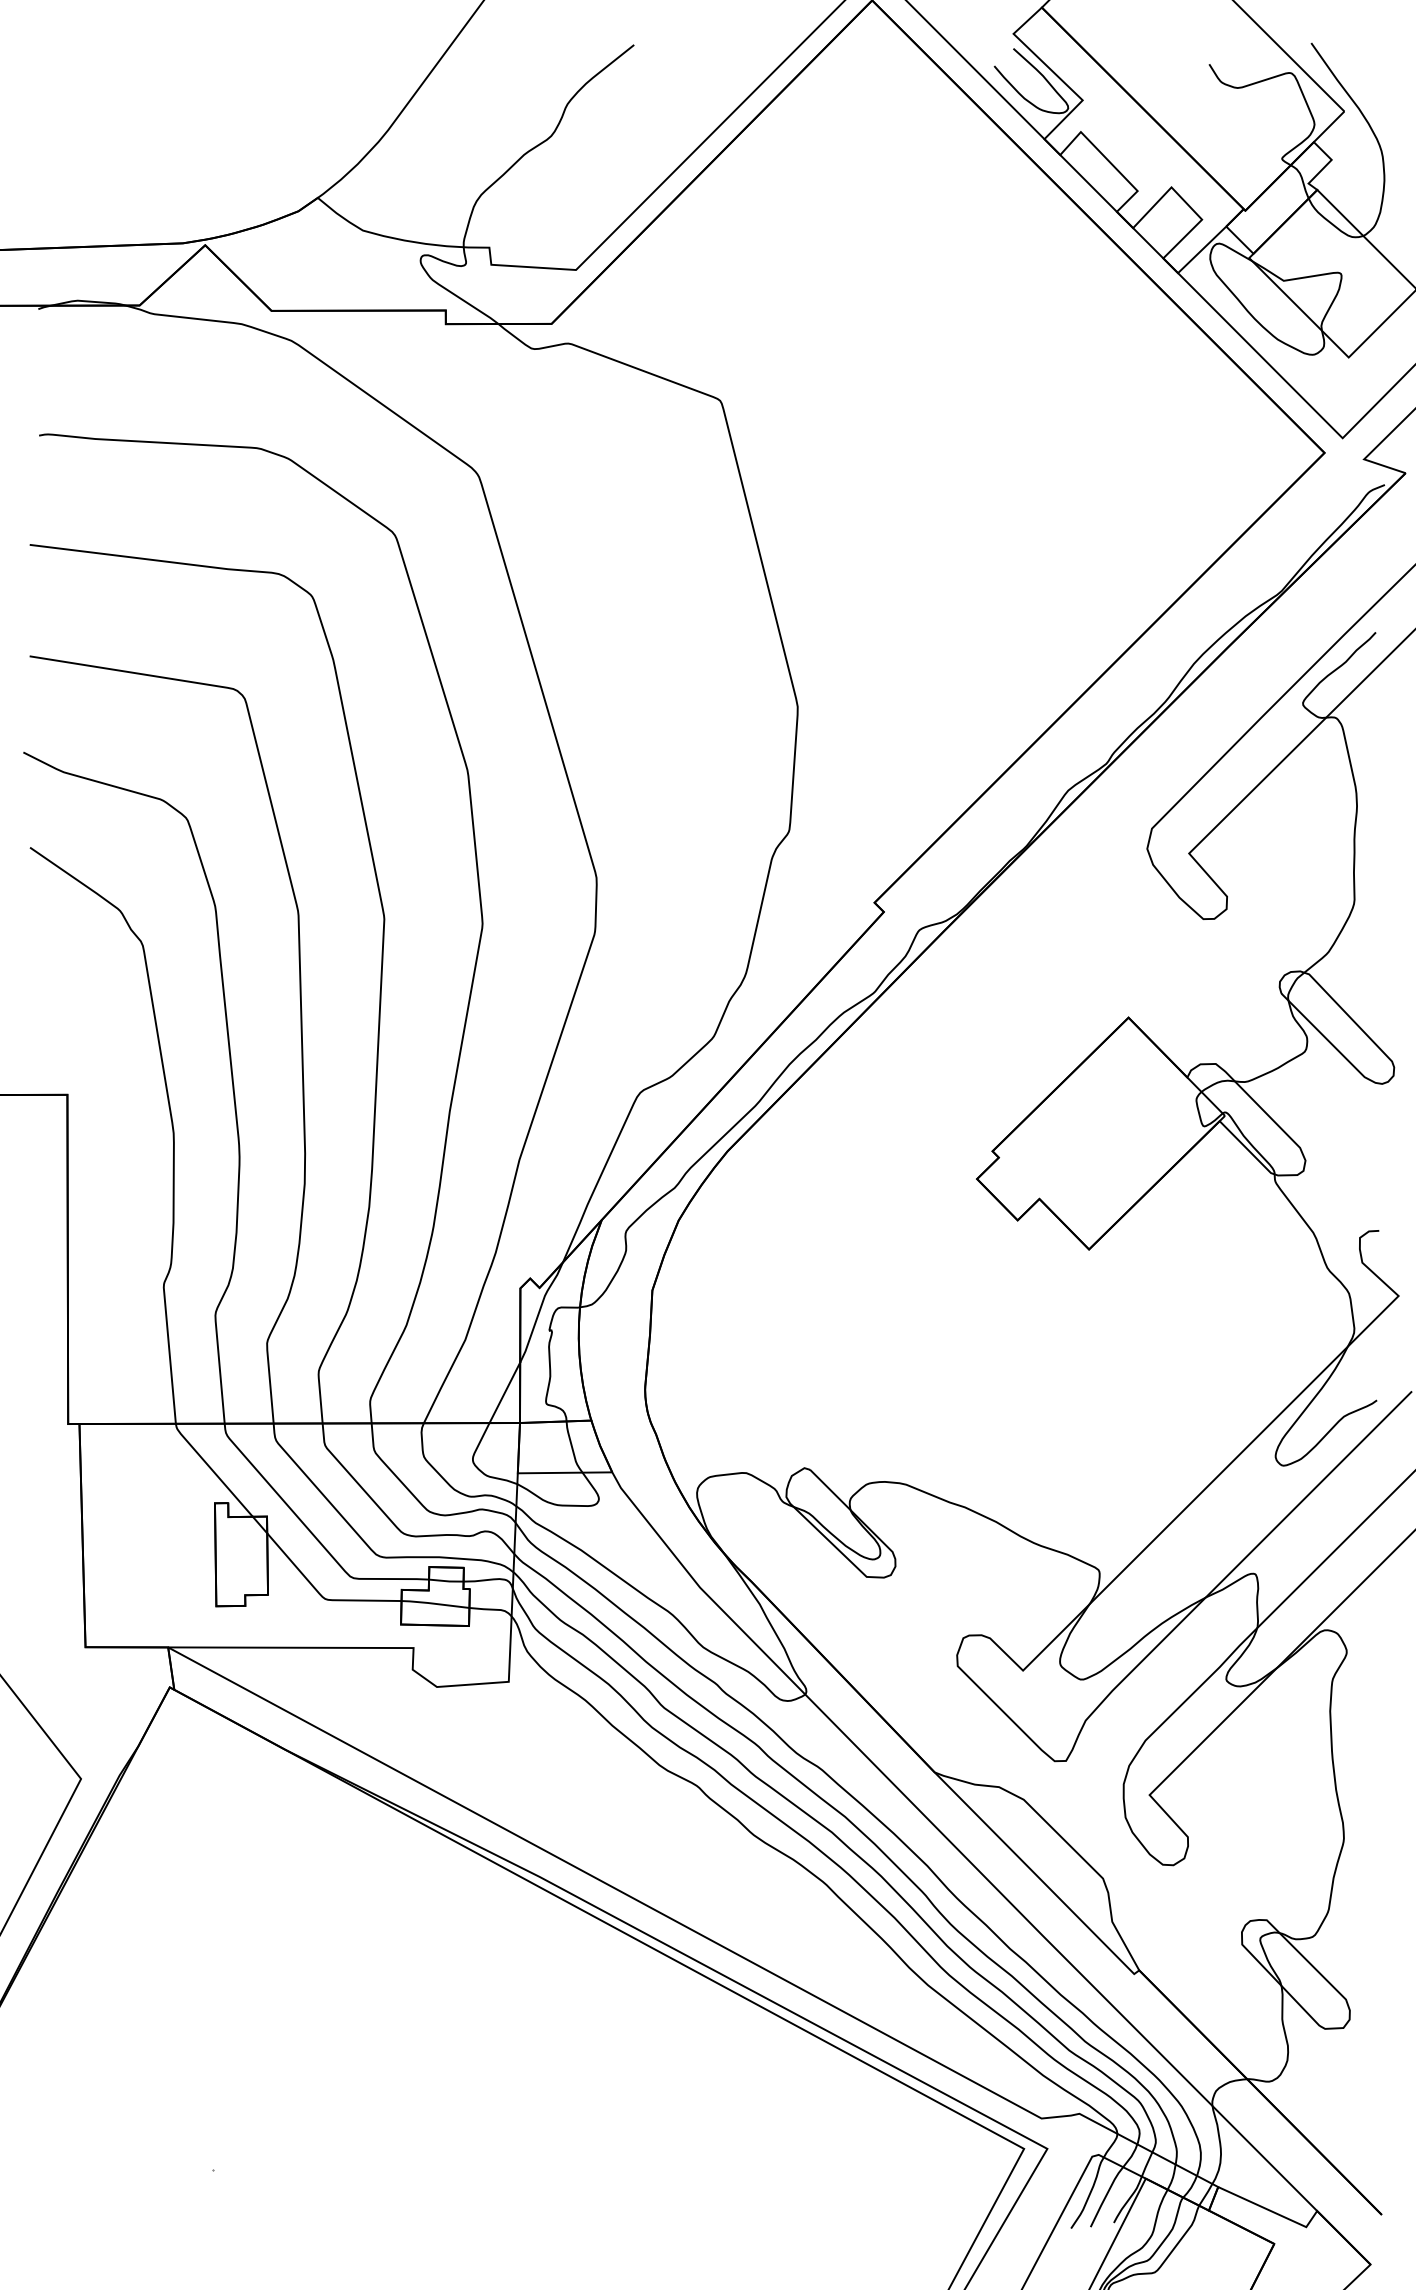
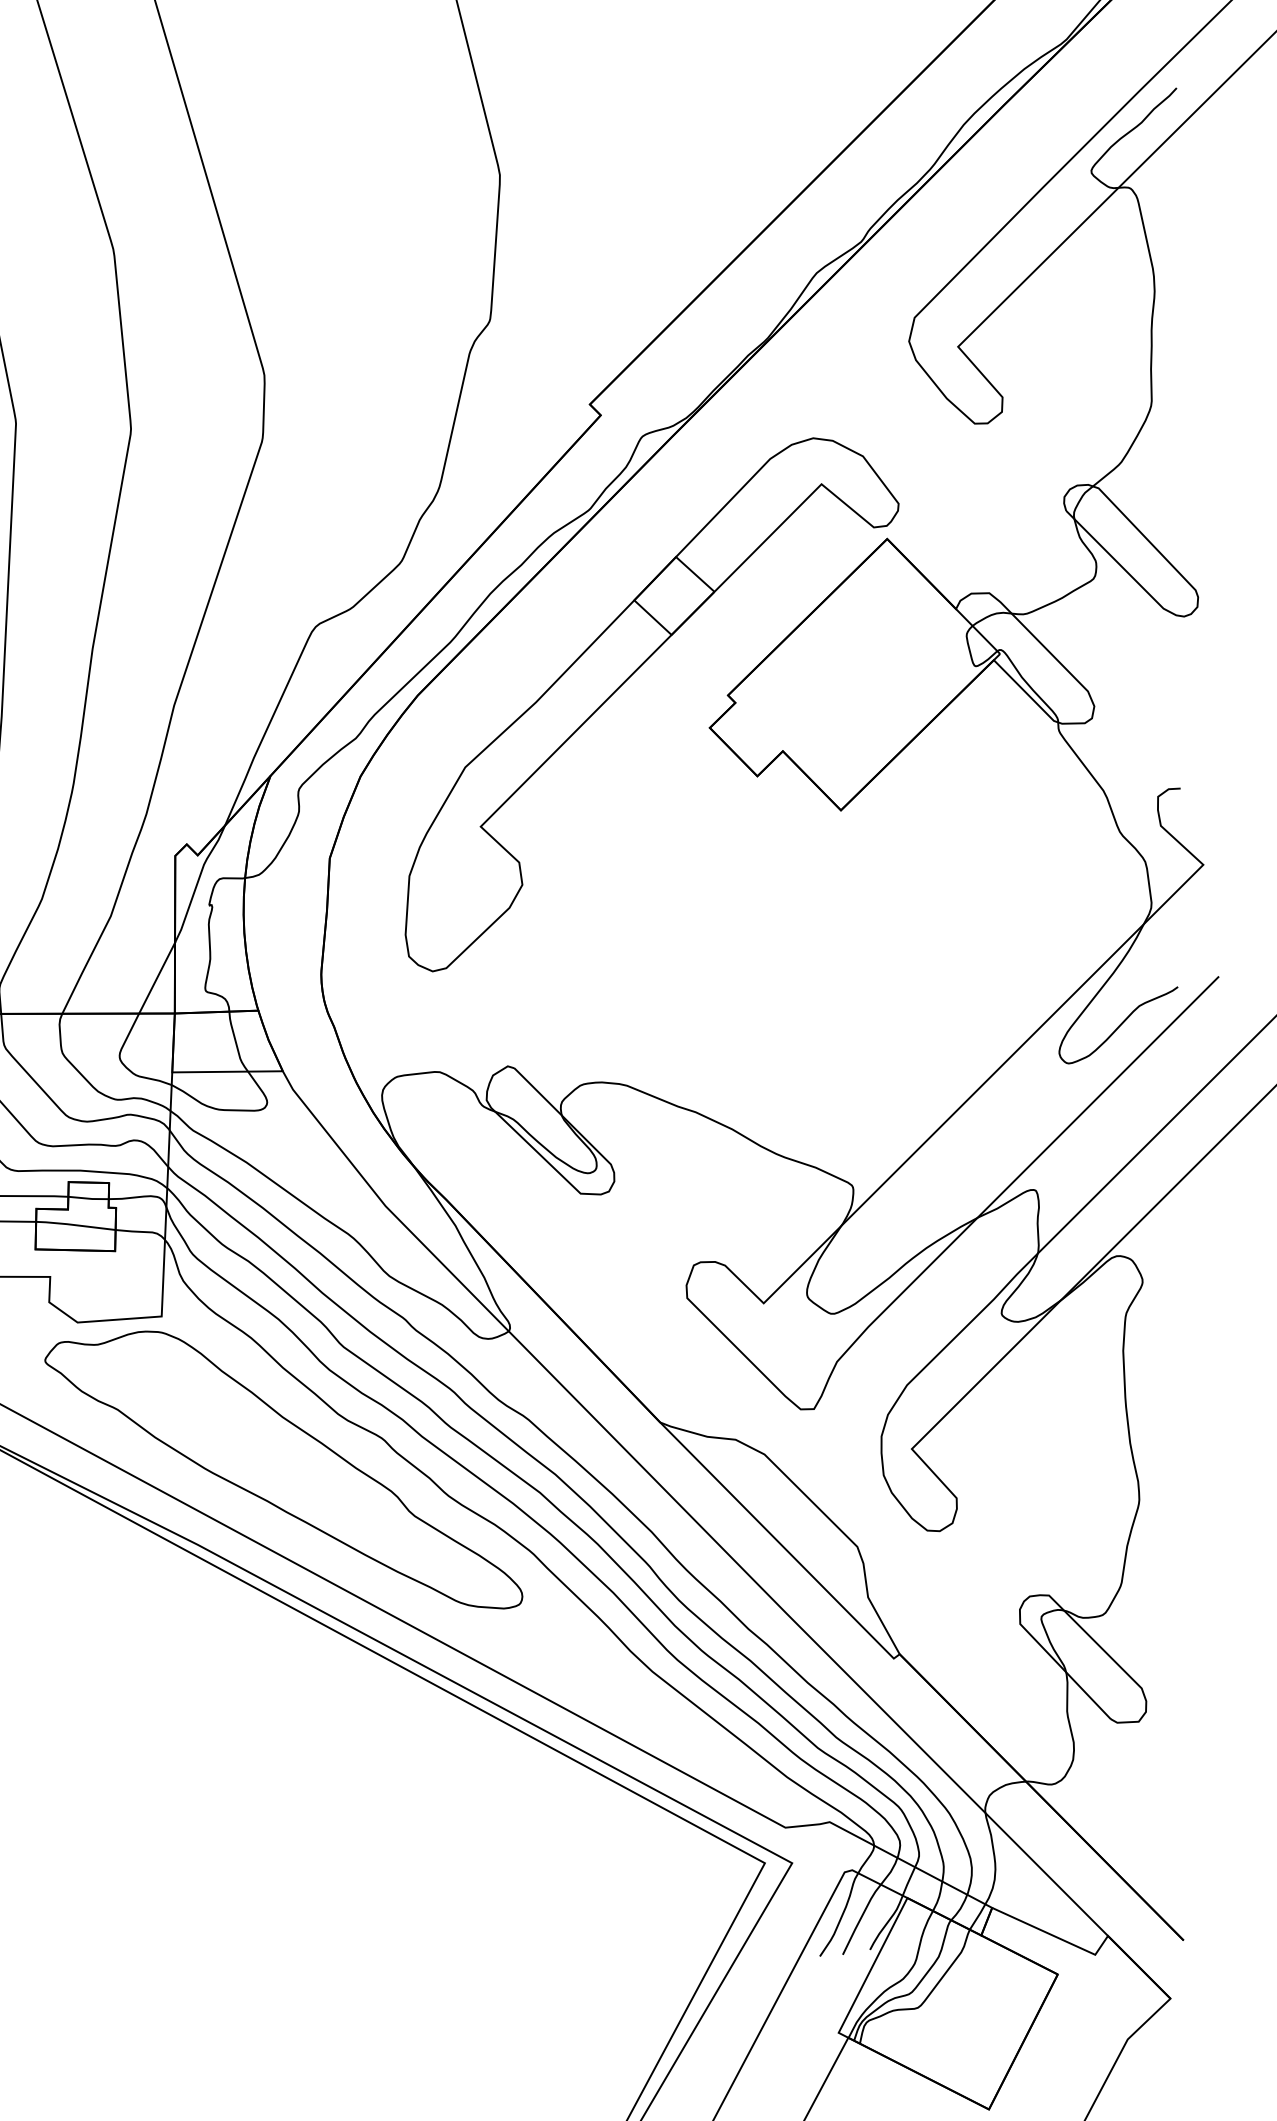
part: (907, 1138) -> (628, 680), added
part: (612, 1812) -> (283, 1469), added

